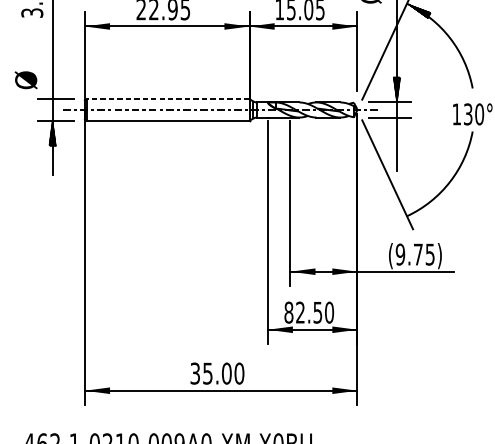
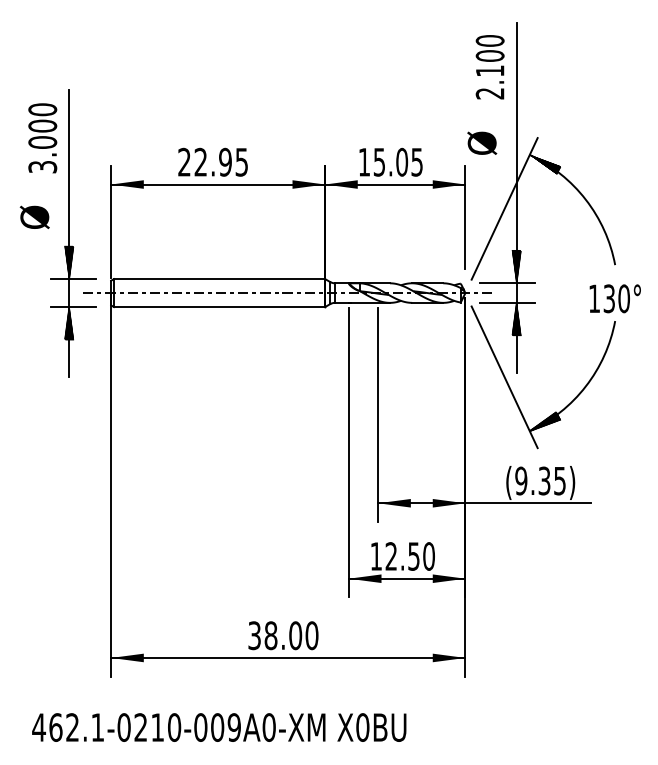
text: (25, 79) -> (34, 216), moved
hatch: (52, 86) -> (68, 262), added
line: (168, 99) -> (219, 279), dashed -> solid
hatch: (396, 129) -> (516, 318), added
hatch: (418, 208) -> (544, 421), added
text: (418, 254) -> (544, 480), (9.75) -> (9.35)
text: (289, 312) -> (376, 556), 82.50 -> 12.50
text: (207, 373) -> (270, 635), 35.00 -> 38.00

